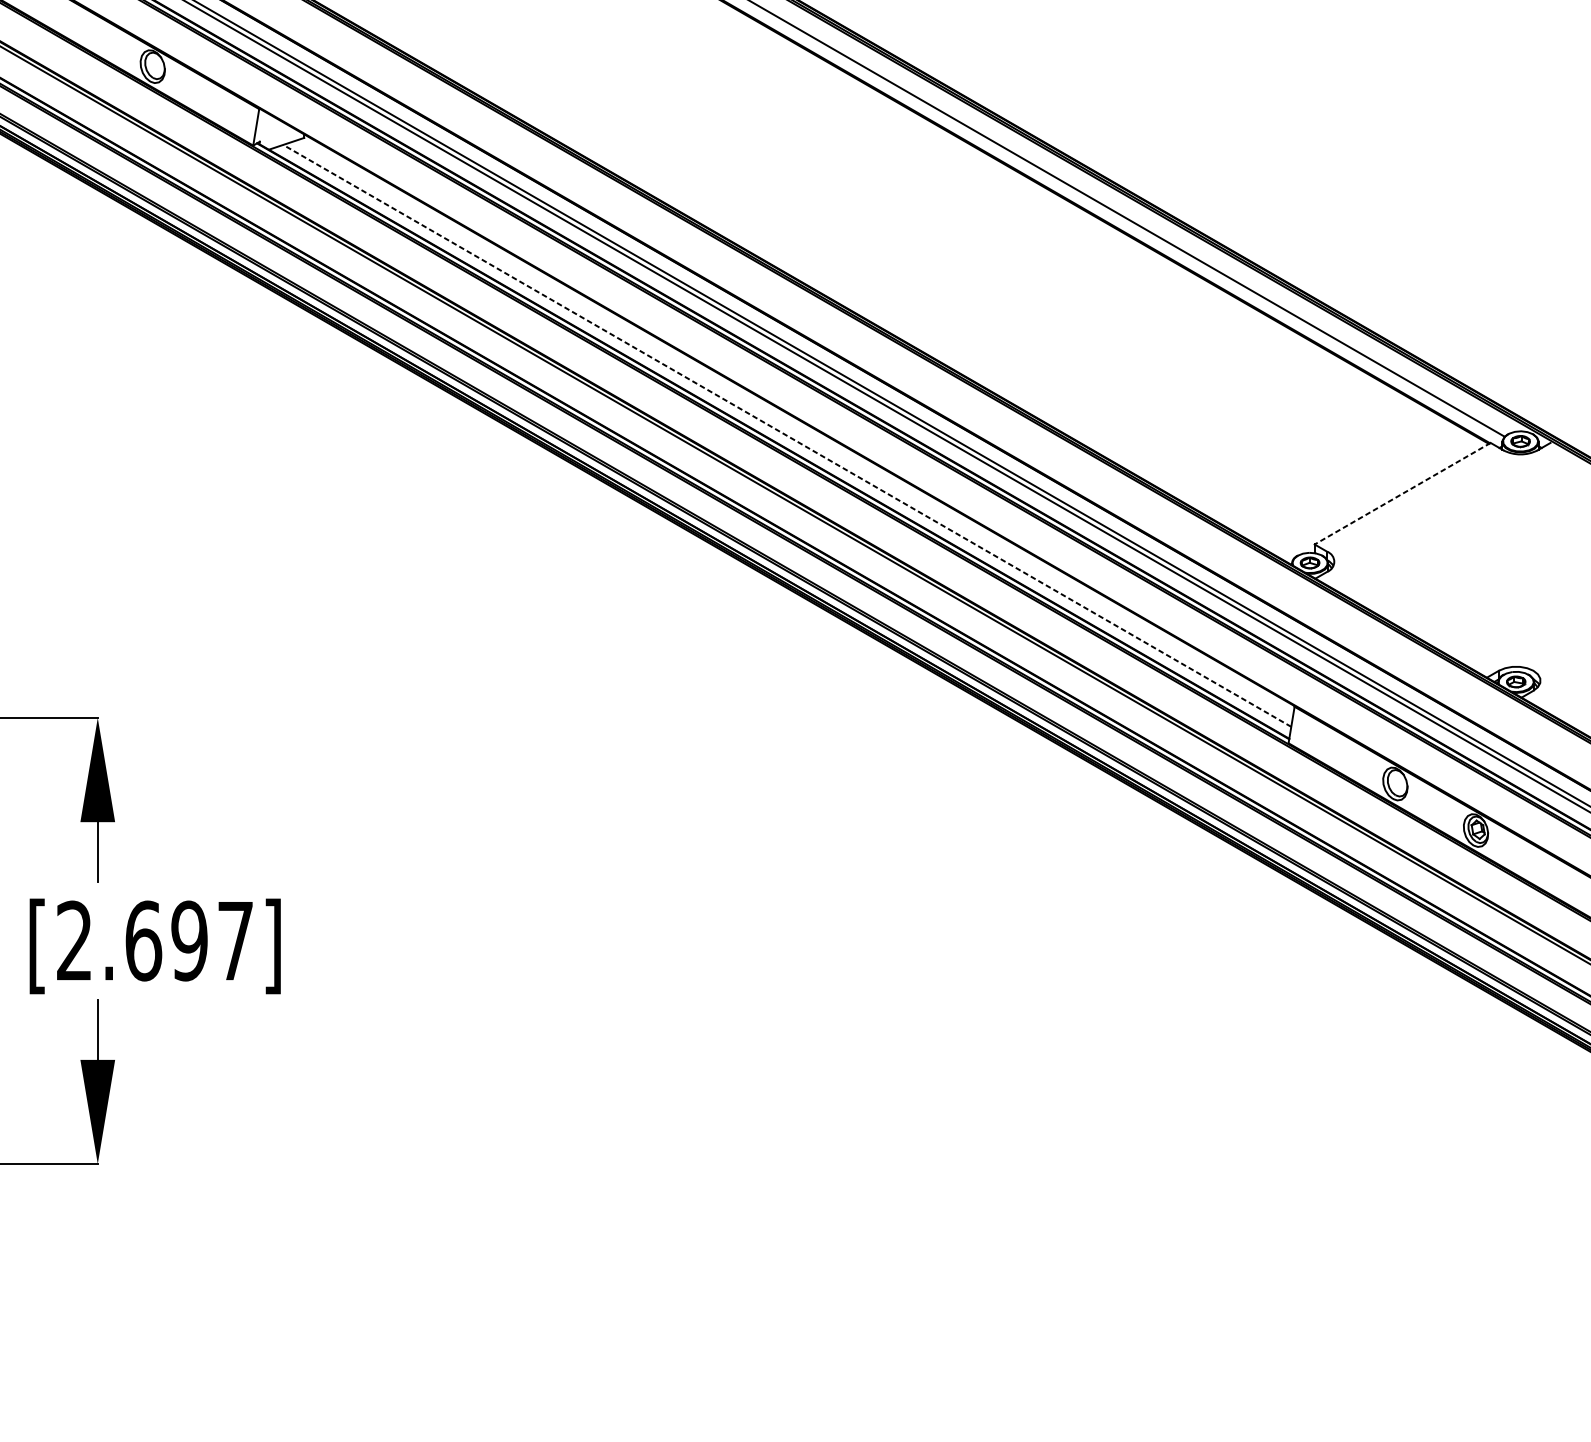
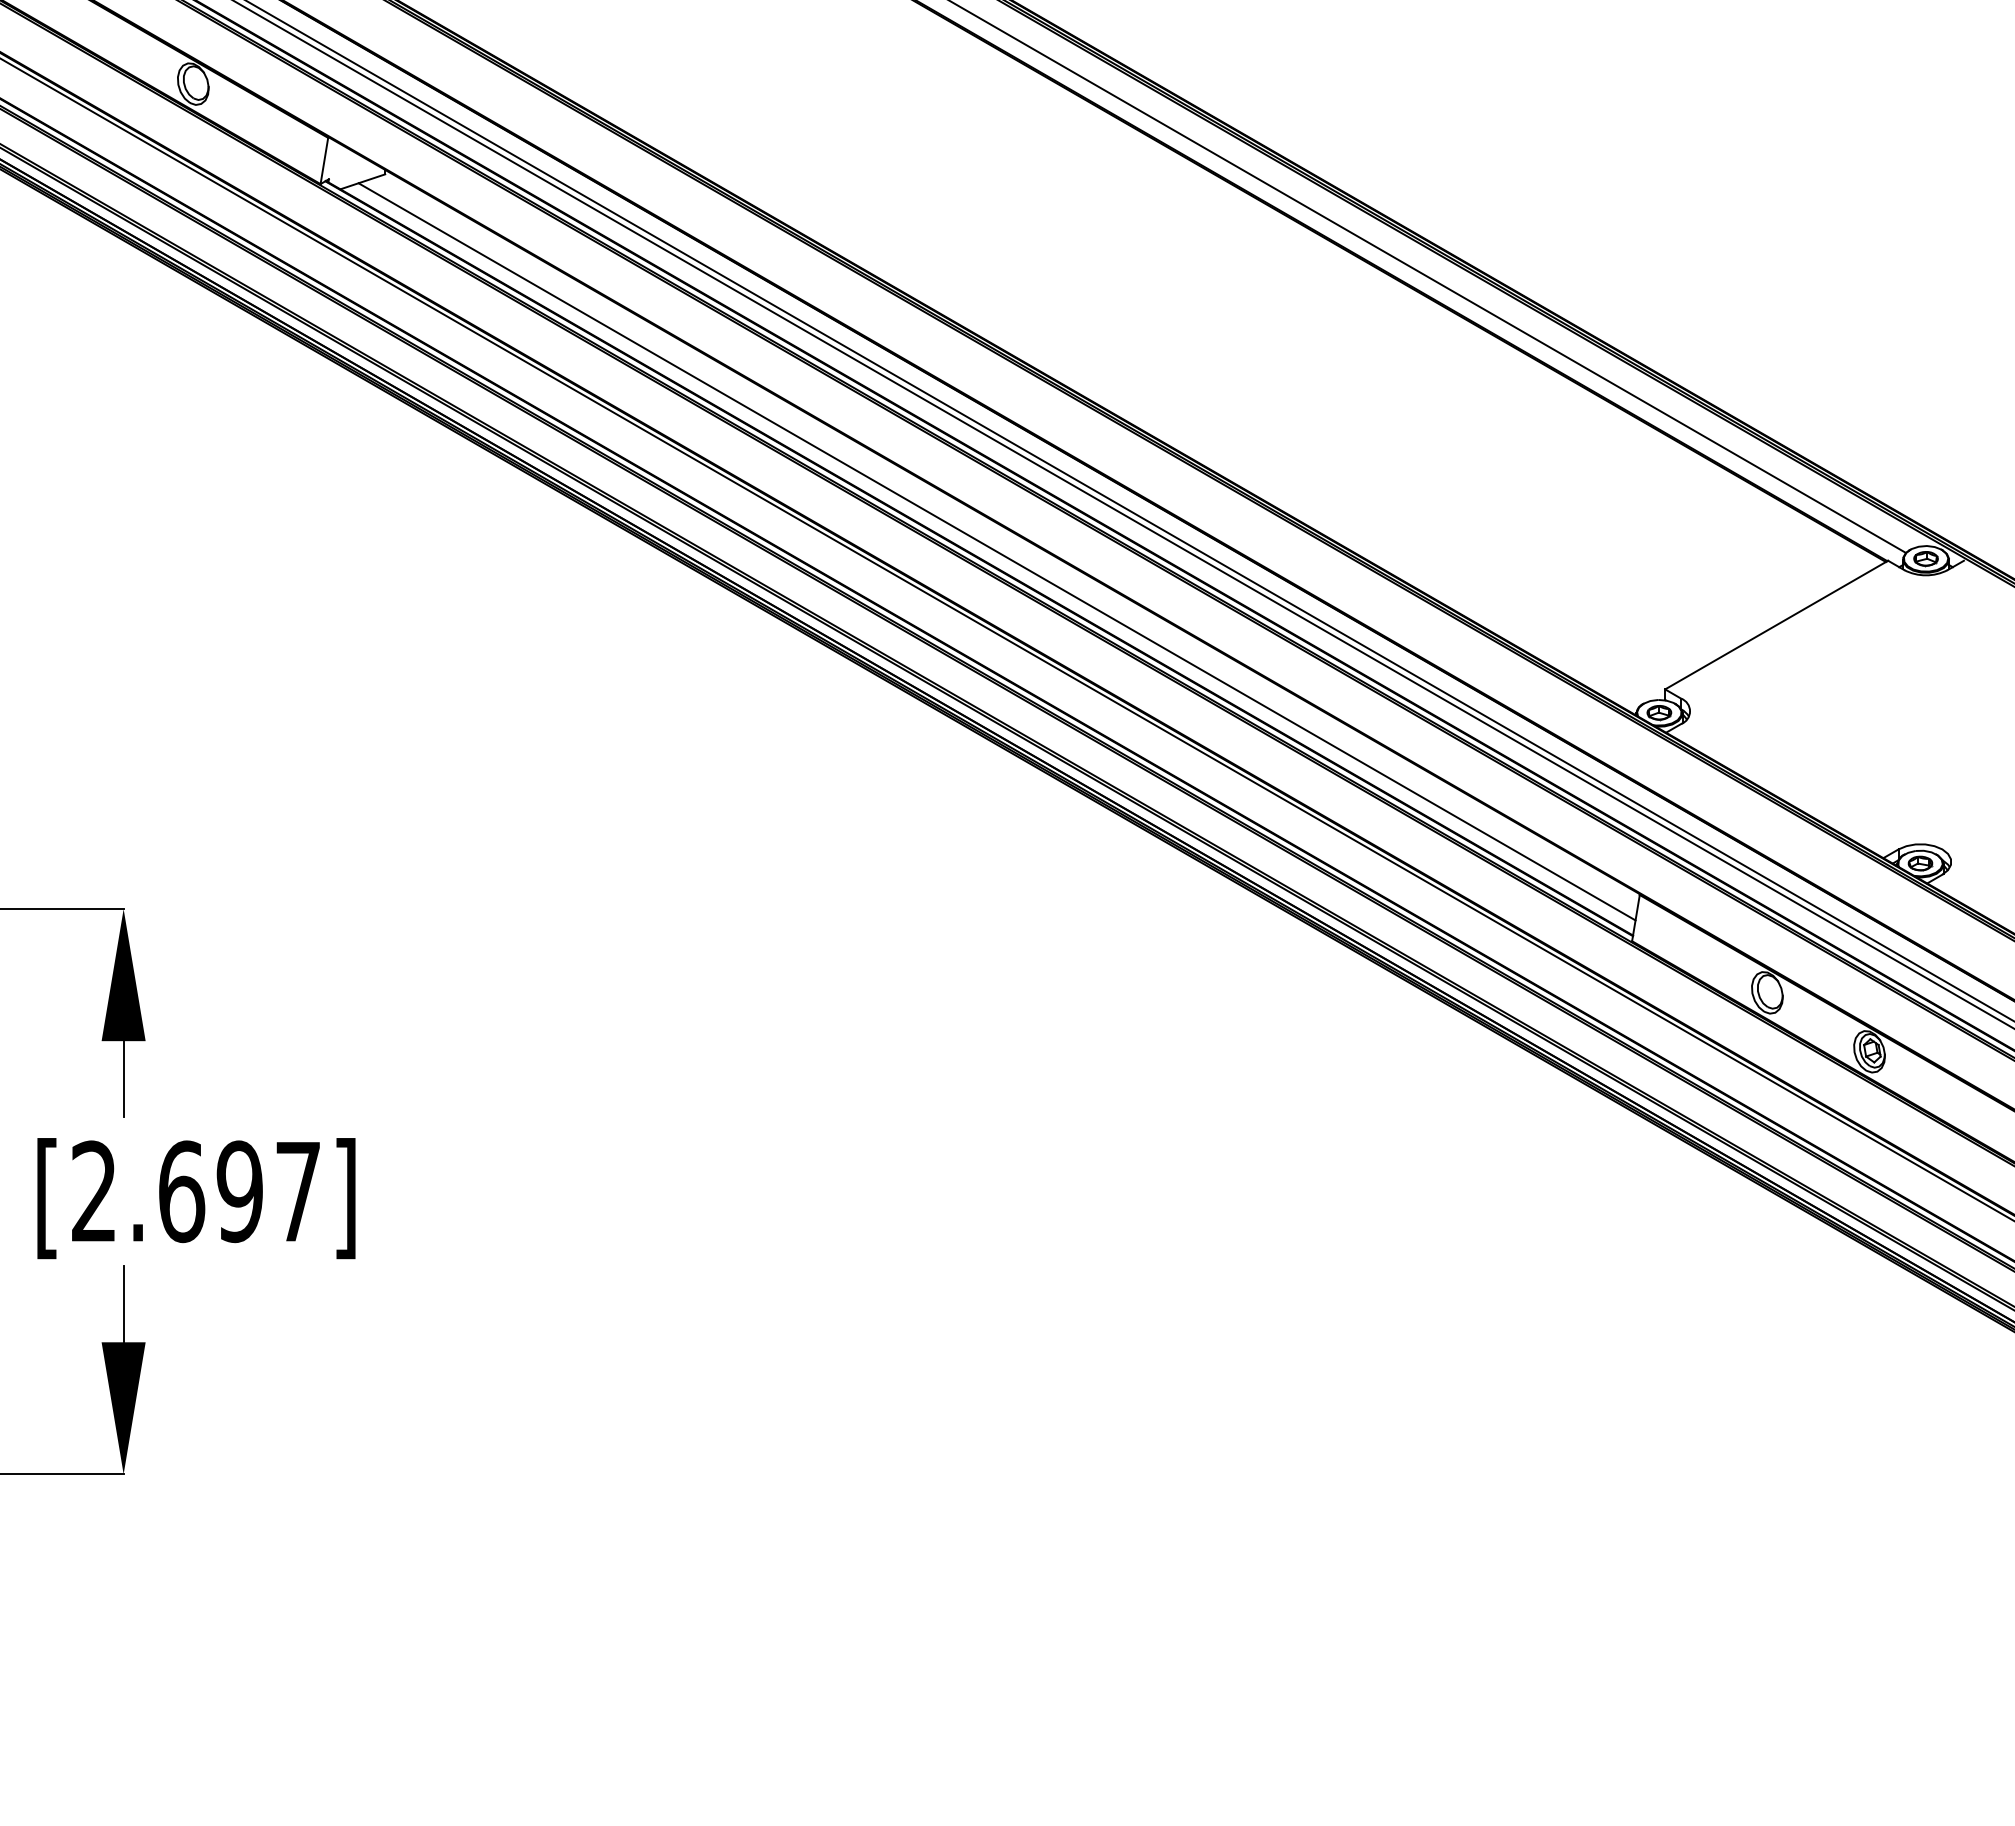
line: (786, 435) -> (996, 551), dashed -> solid
line: (1402, 494) -> (1776, 625), dashed -> solid

